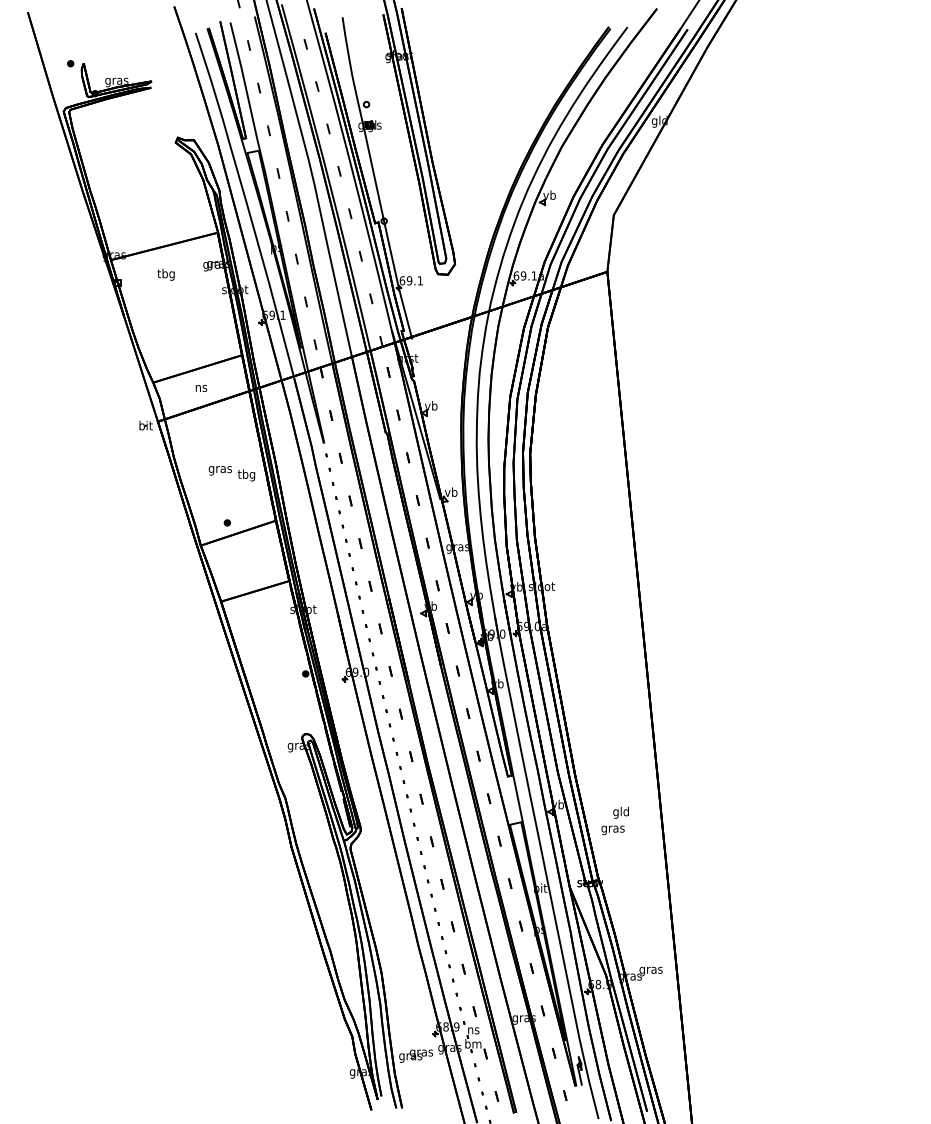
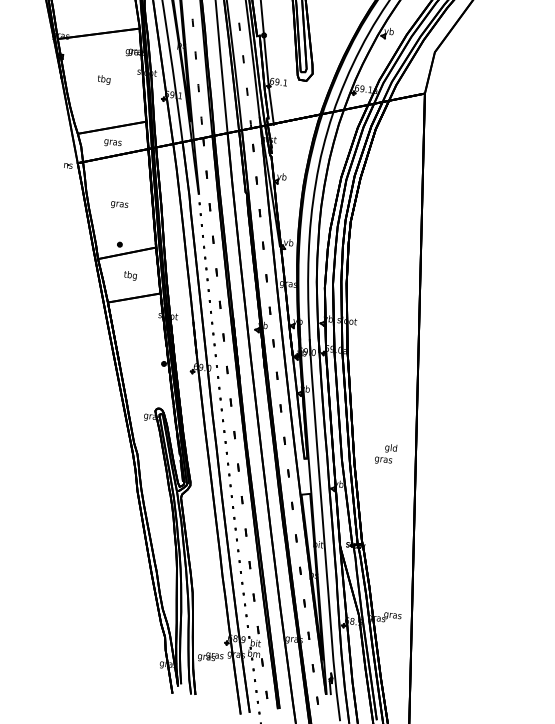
text: (165, 274) -> (103, 79), moved
text: (200, 389) -> (112, 143), ns -> gras
text: (145, 425) -> (68, 164), bit -> ns
text: (246, 475) -> (130, 275), moved
text: (614, 820) -> (385, 453), moved
text: (473, 1029) -> (255, 643), ns -> bit

